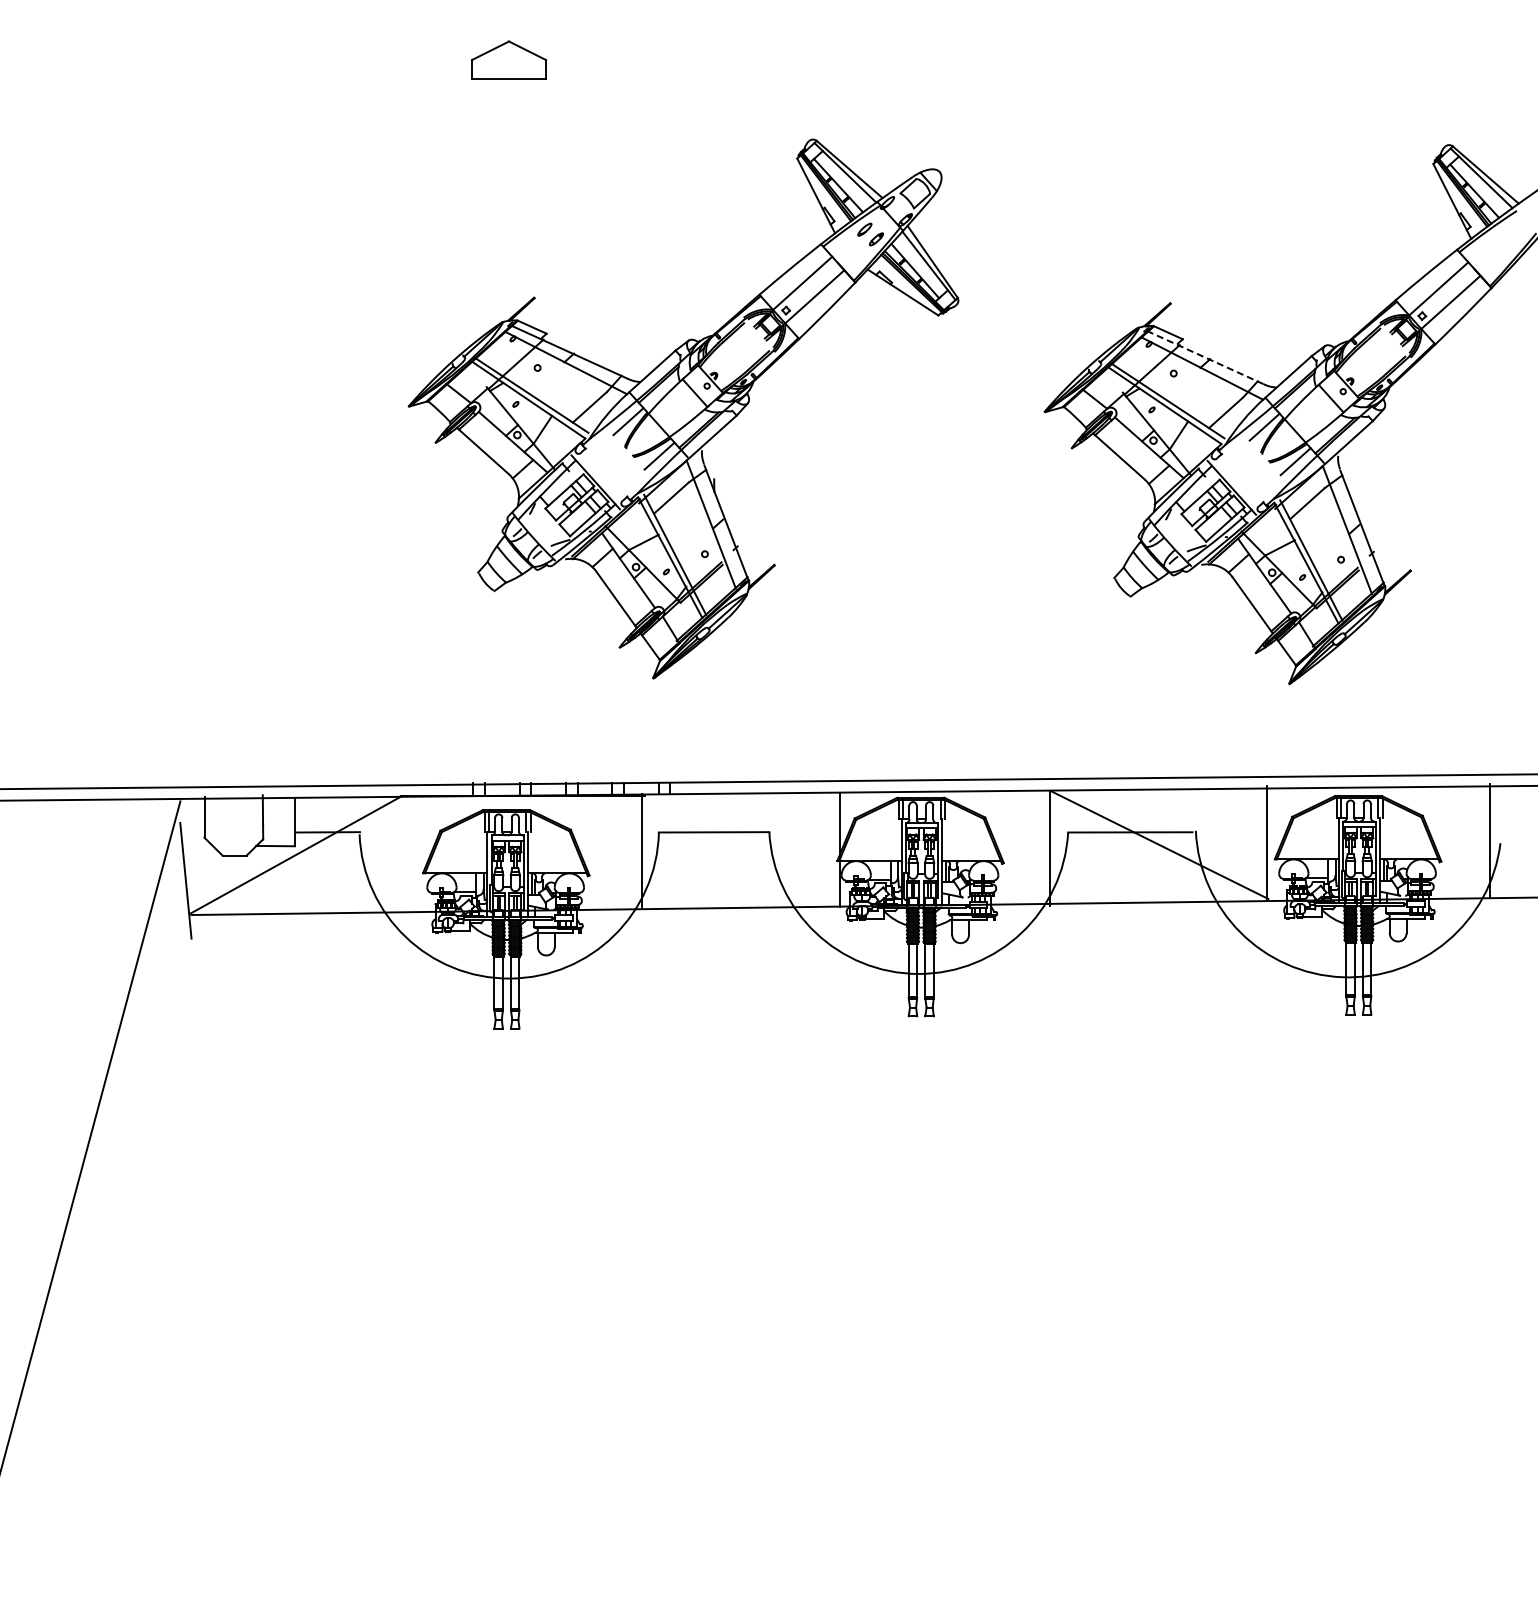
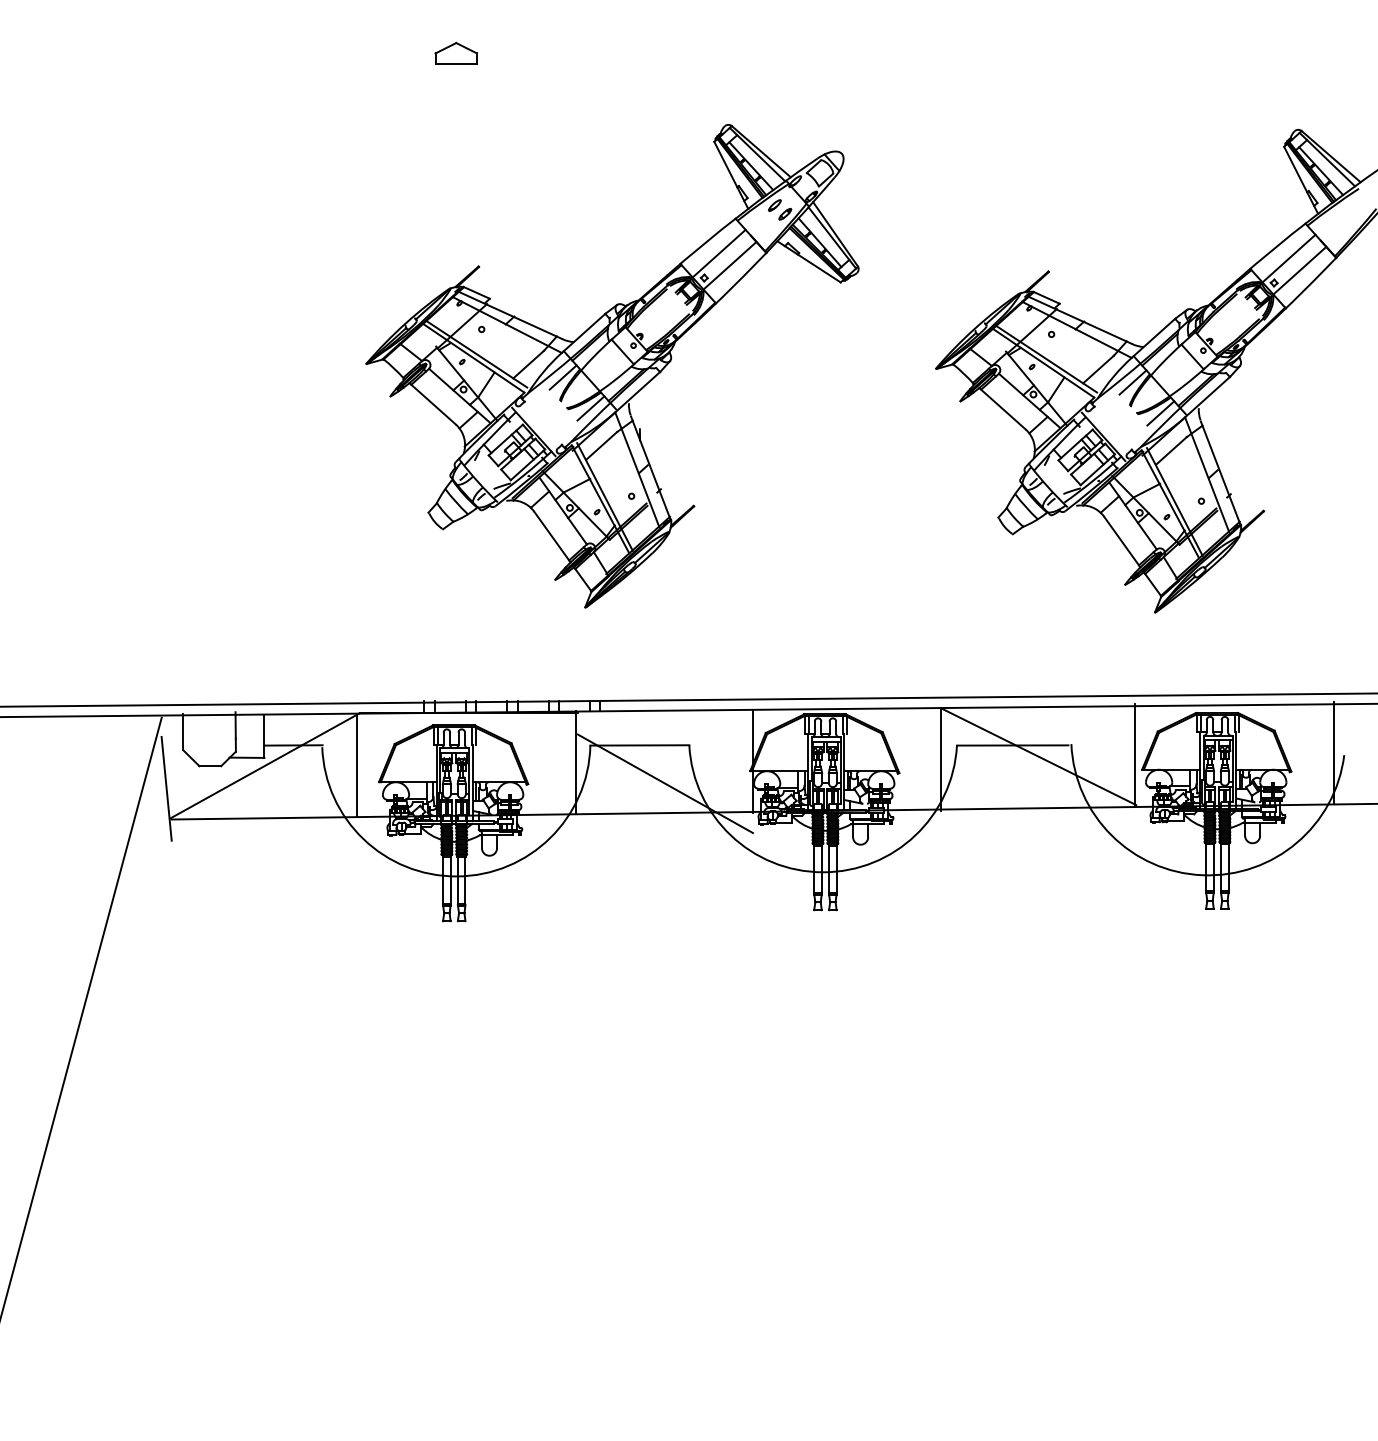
part: (509, 59) -> (456, 53), size x0.62
line: (1205, 357) -> (1080, 320), dashed -> solid
line: (398, 854) -> (357, 765), added
line: (742, 875) -> (665, 784), added

